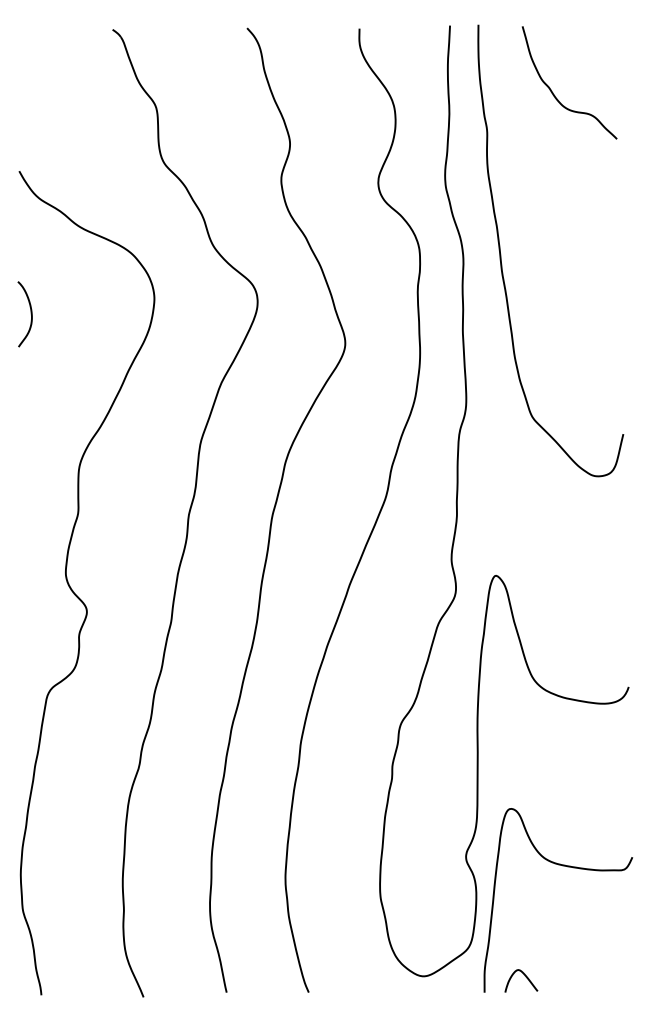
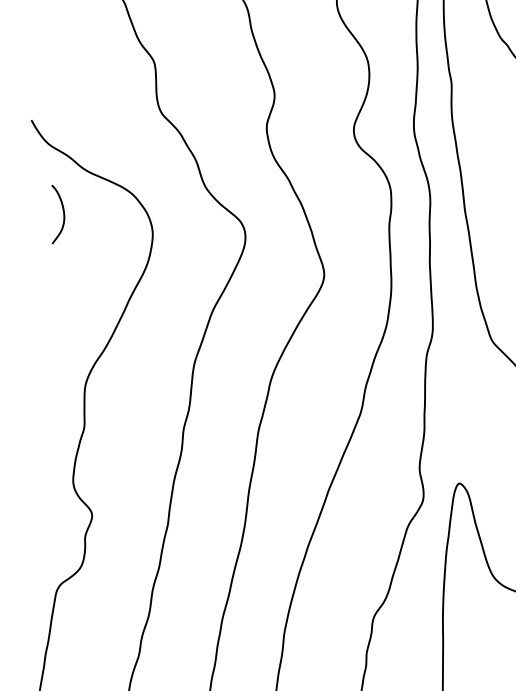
curve: (30, 314) -> (63, 214), moved

